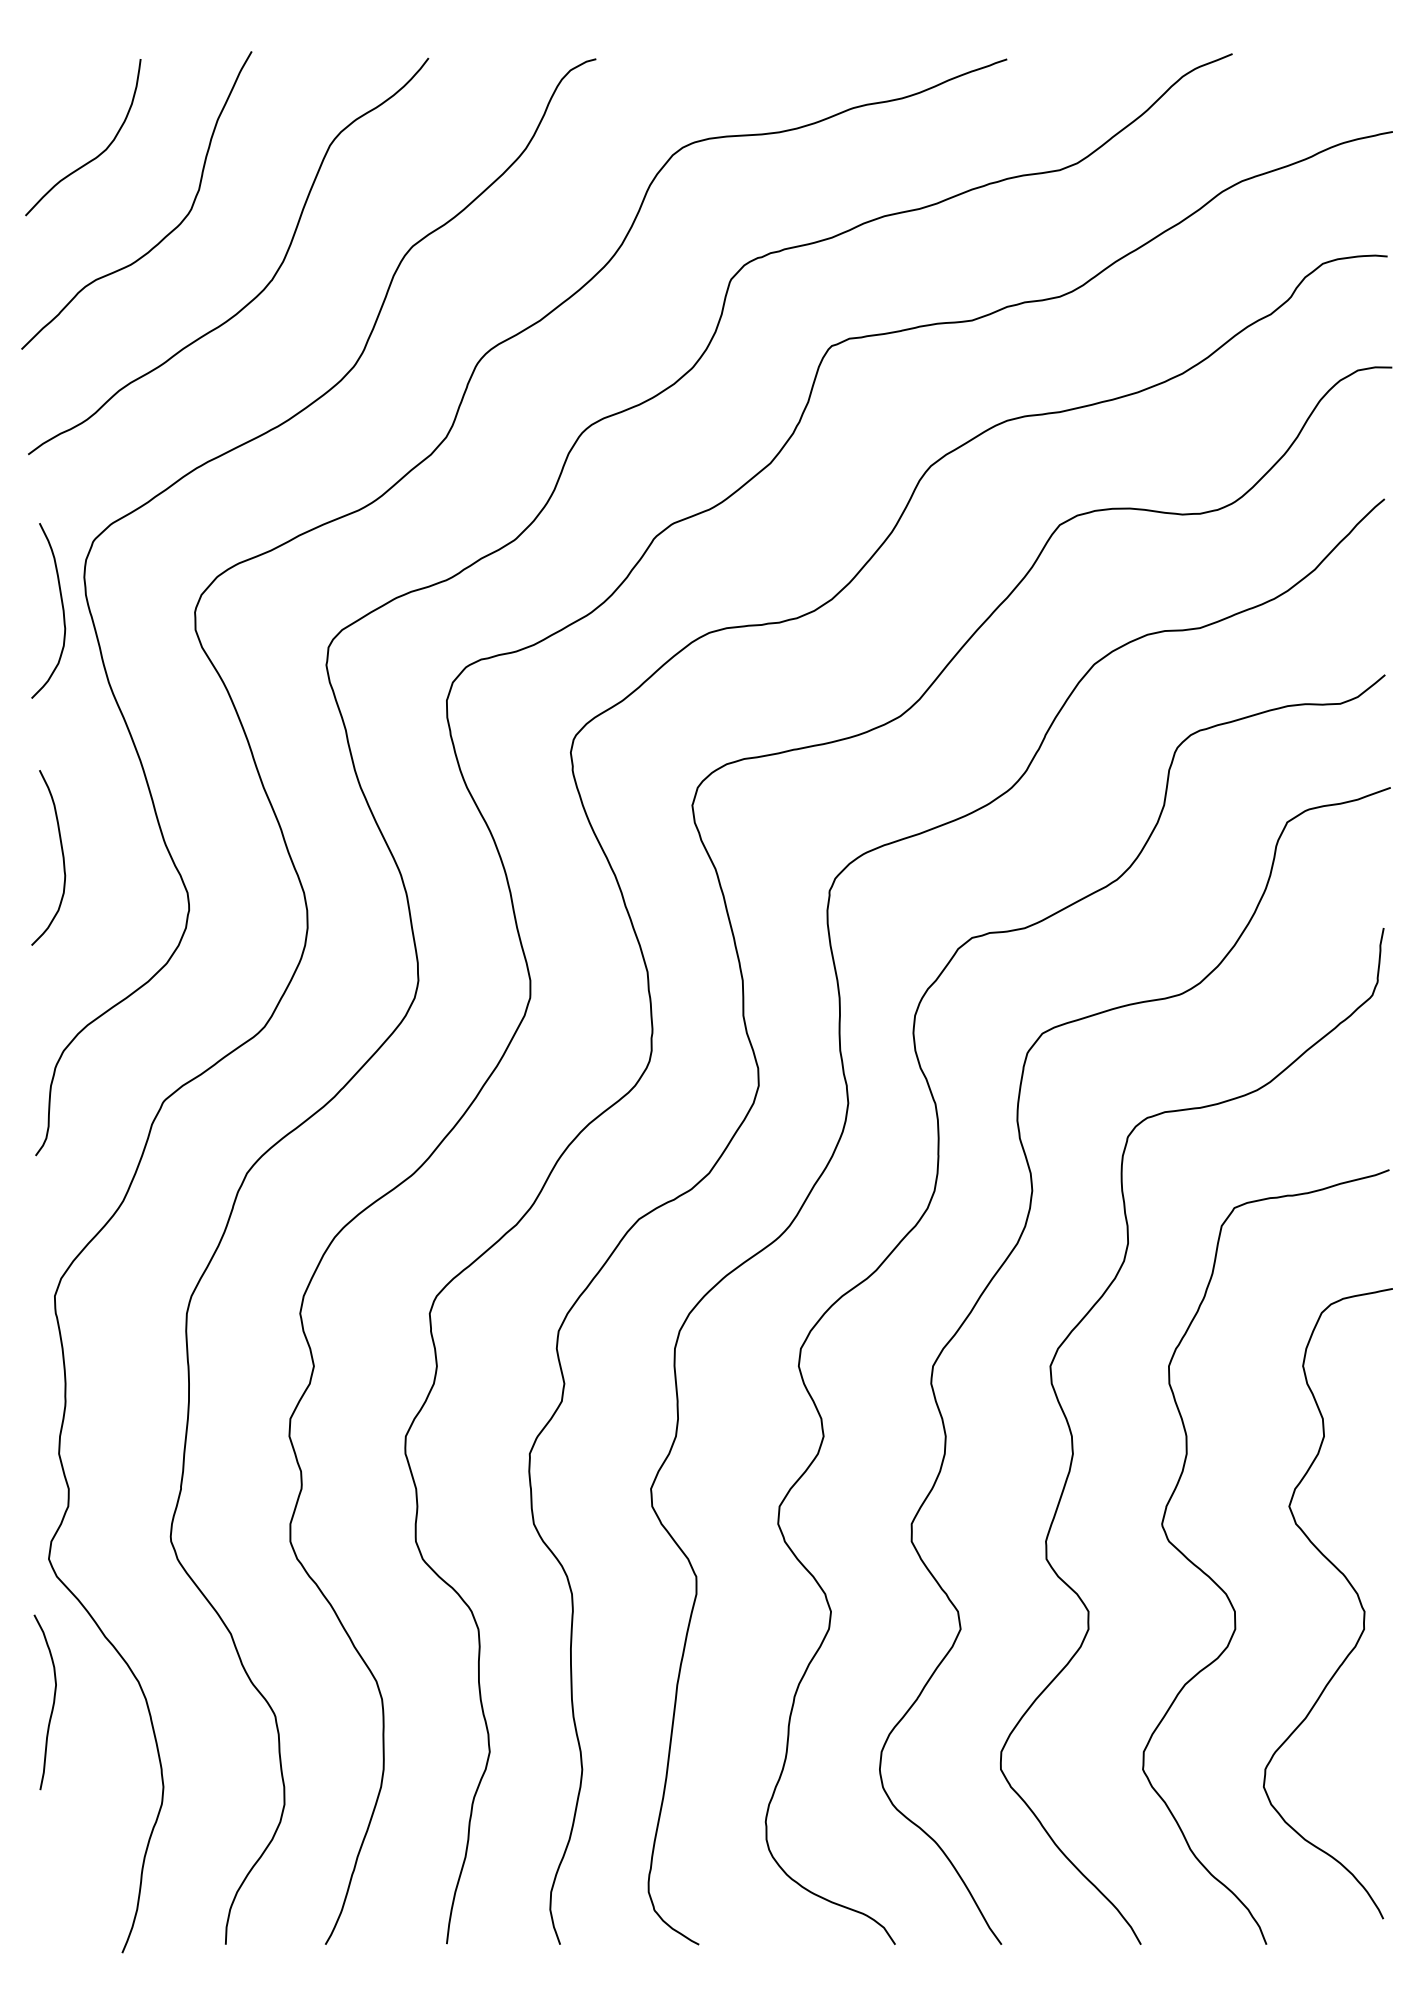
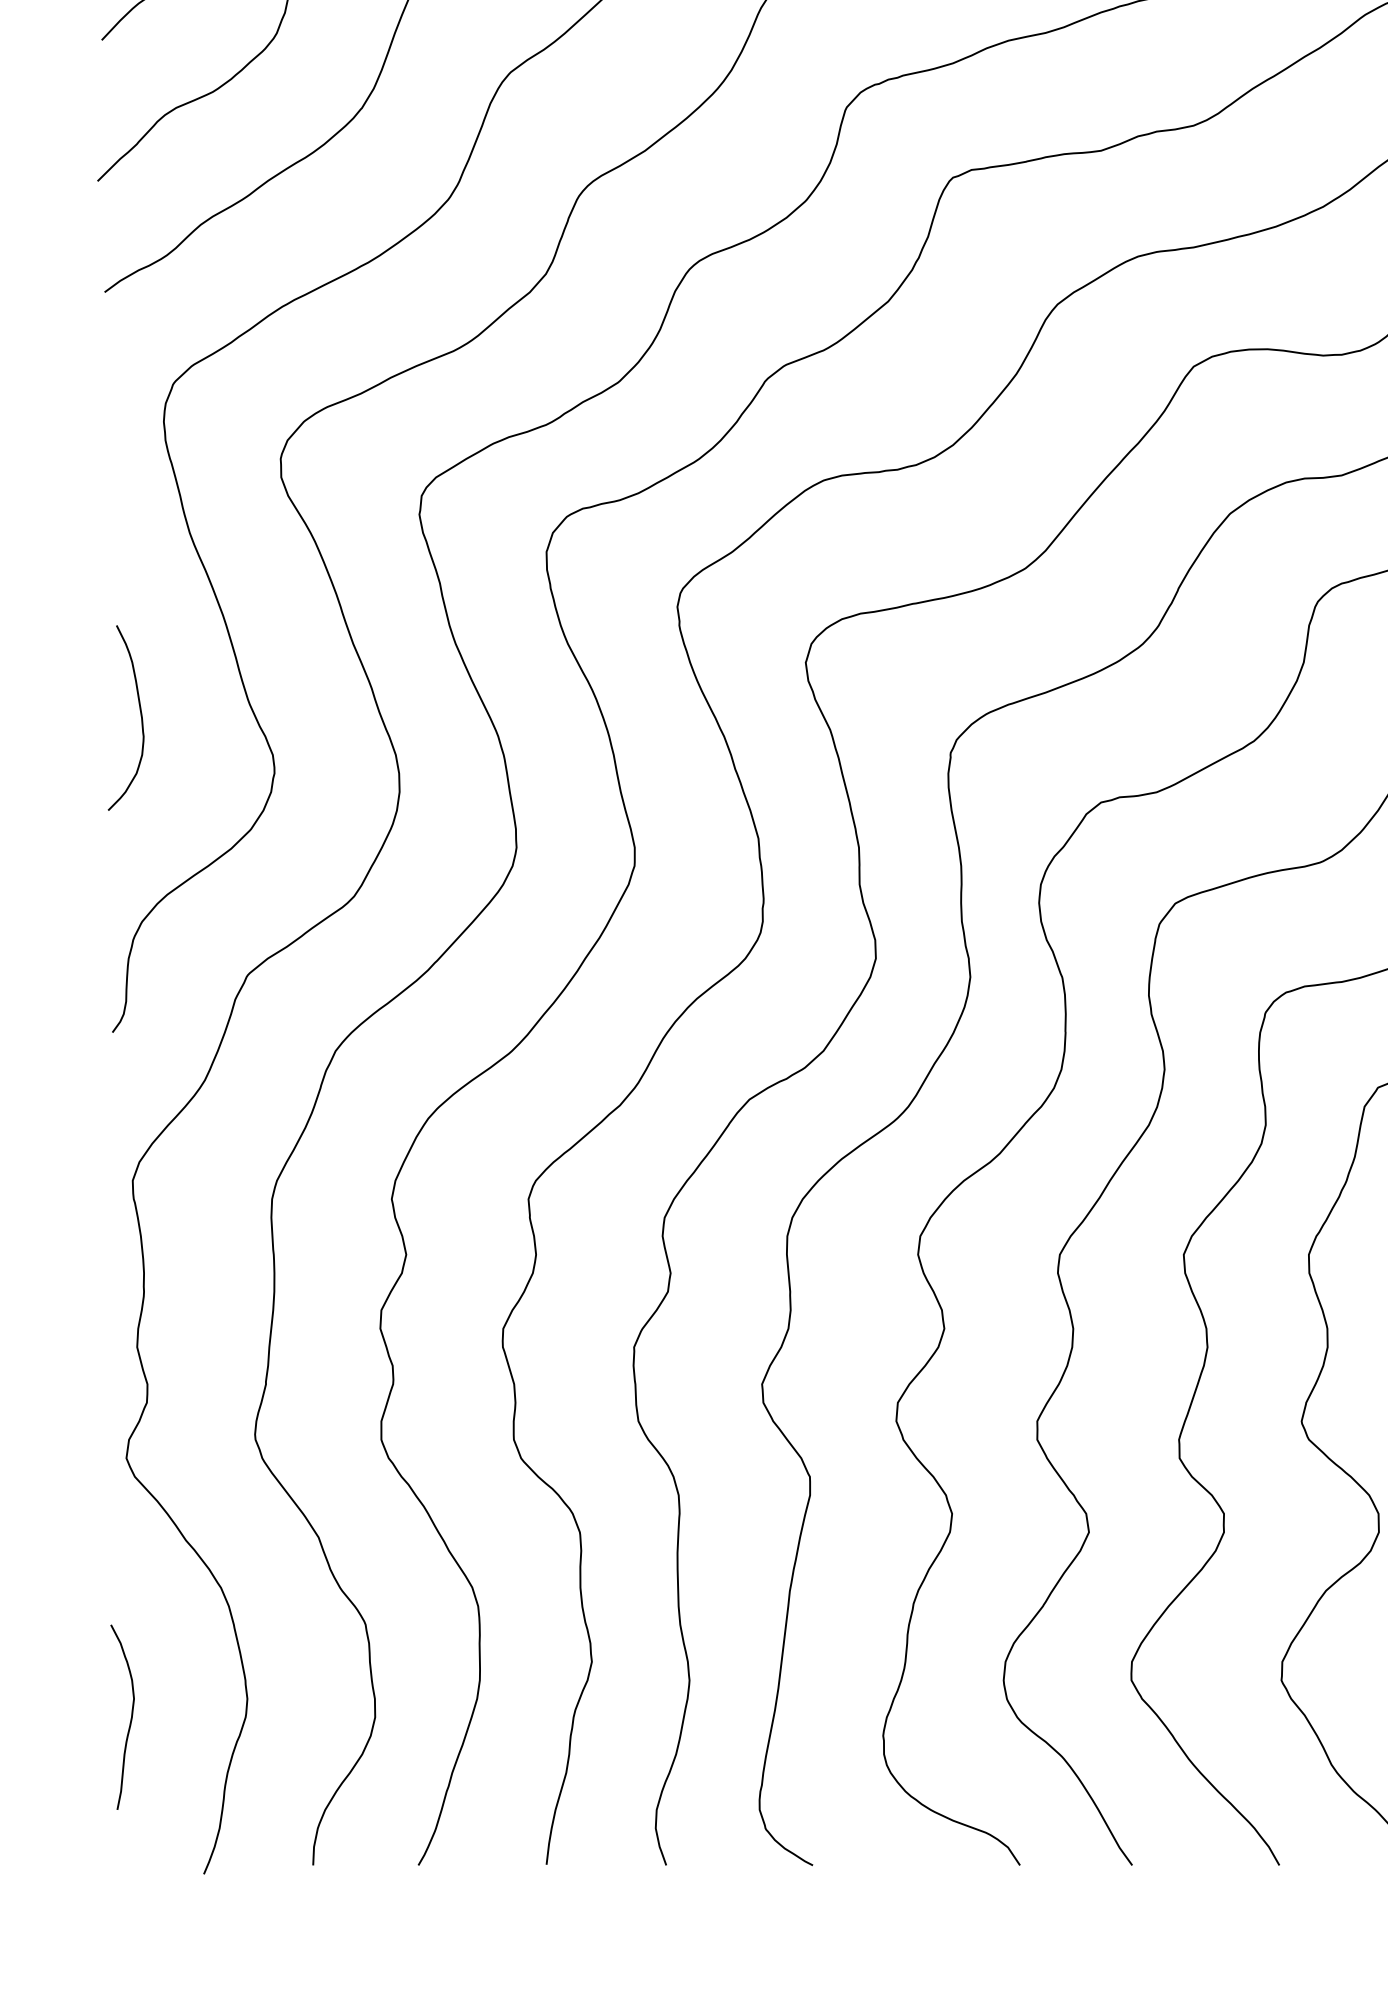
curve: (61, 605) -> (139, 451), removed
curve: (52, 1704) -> (130, 1719), moved

